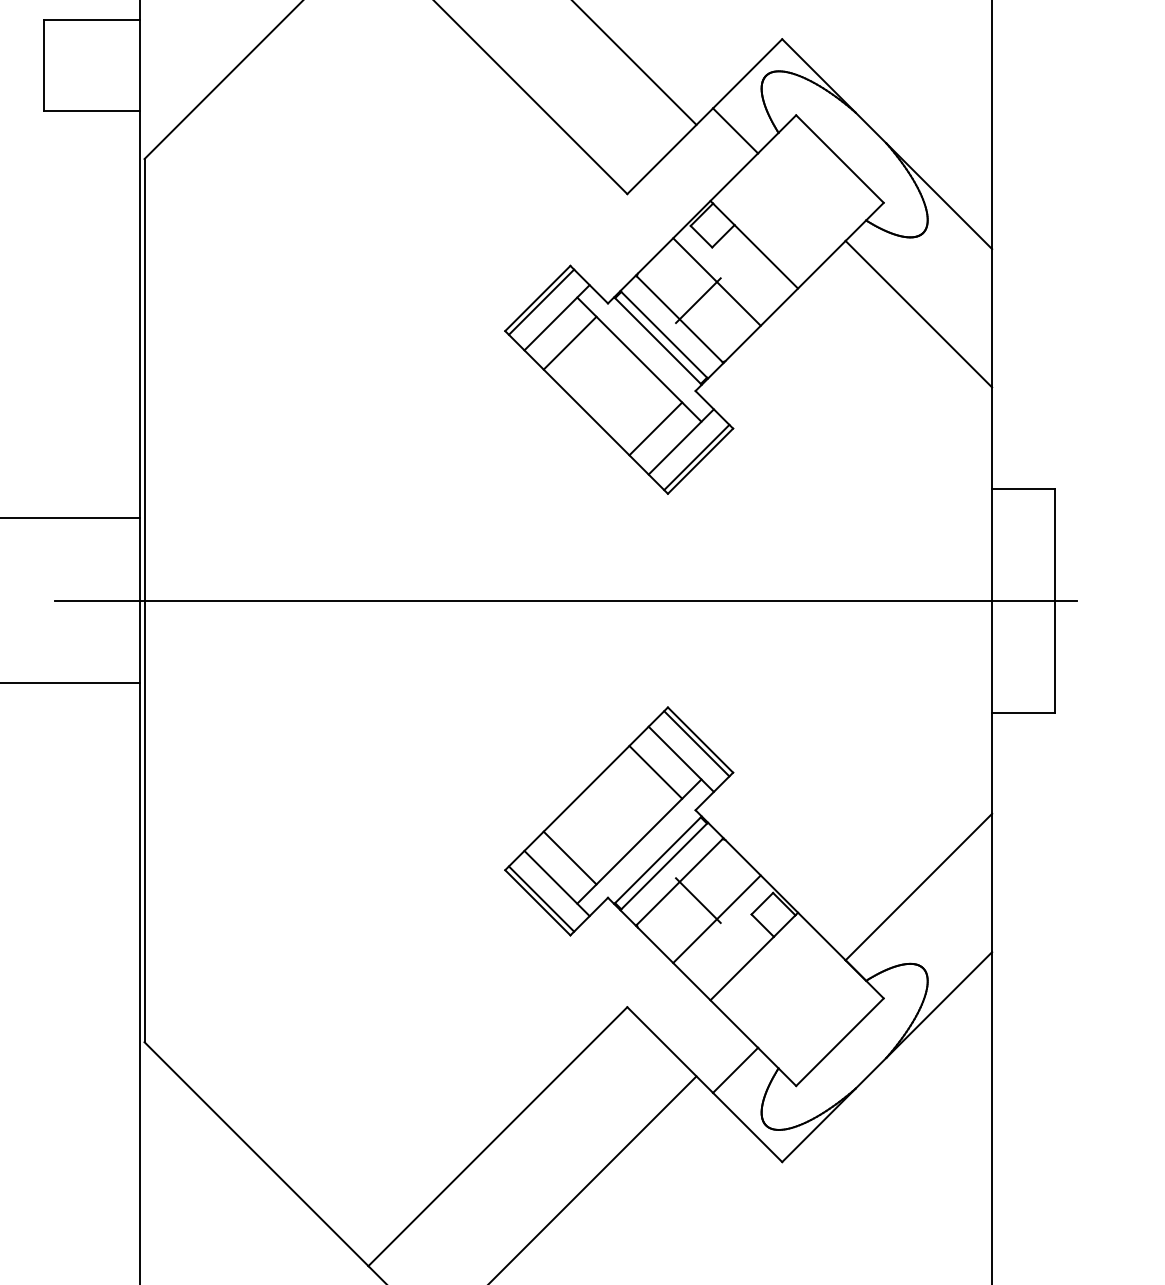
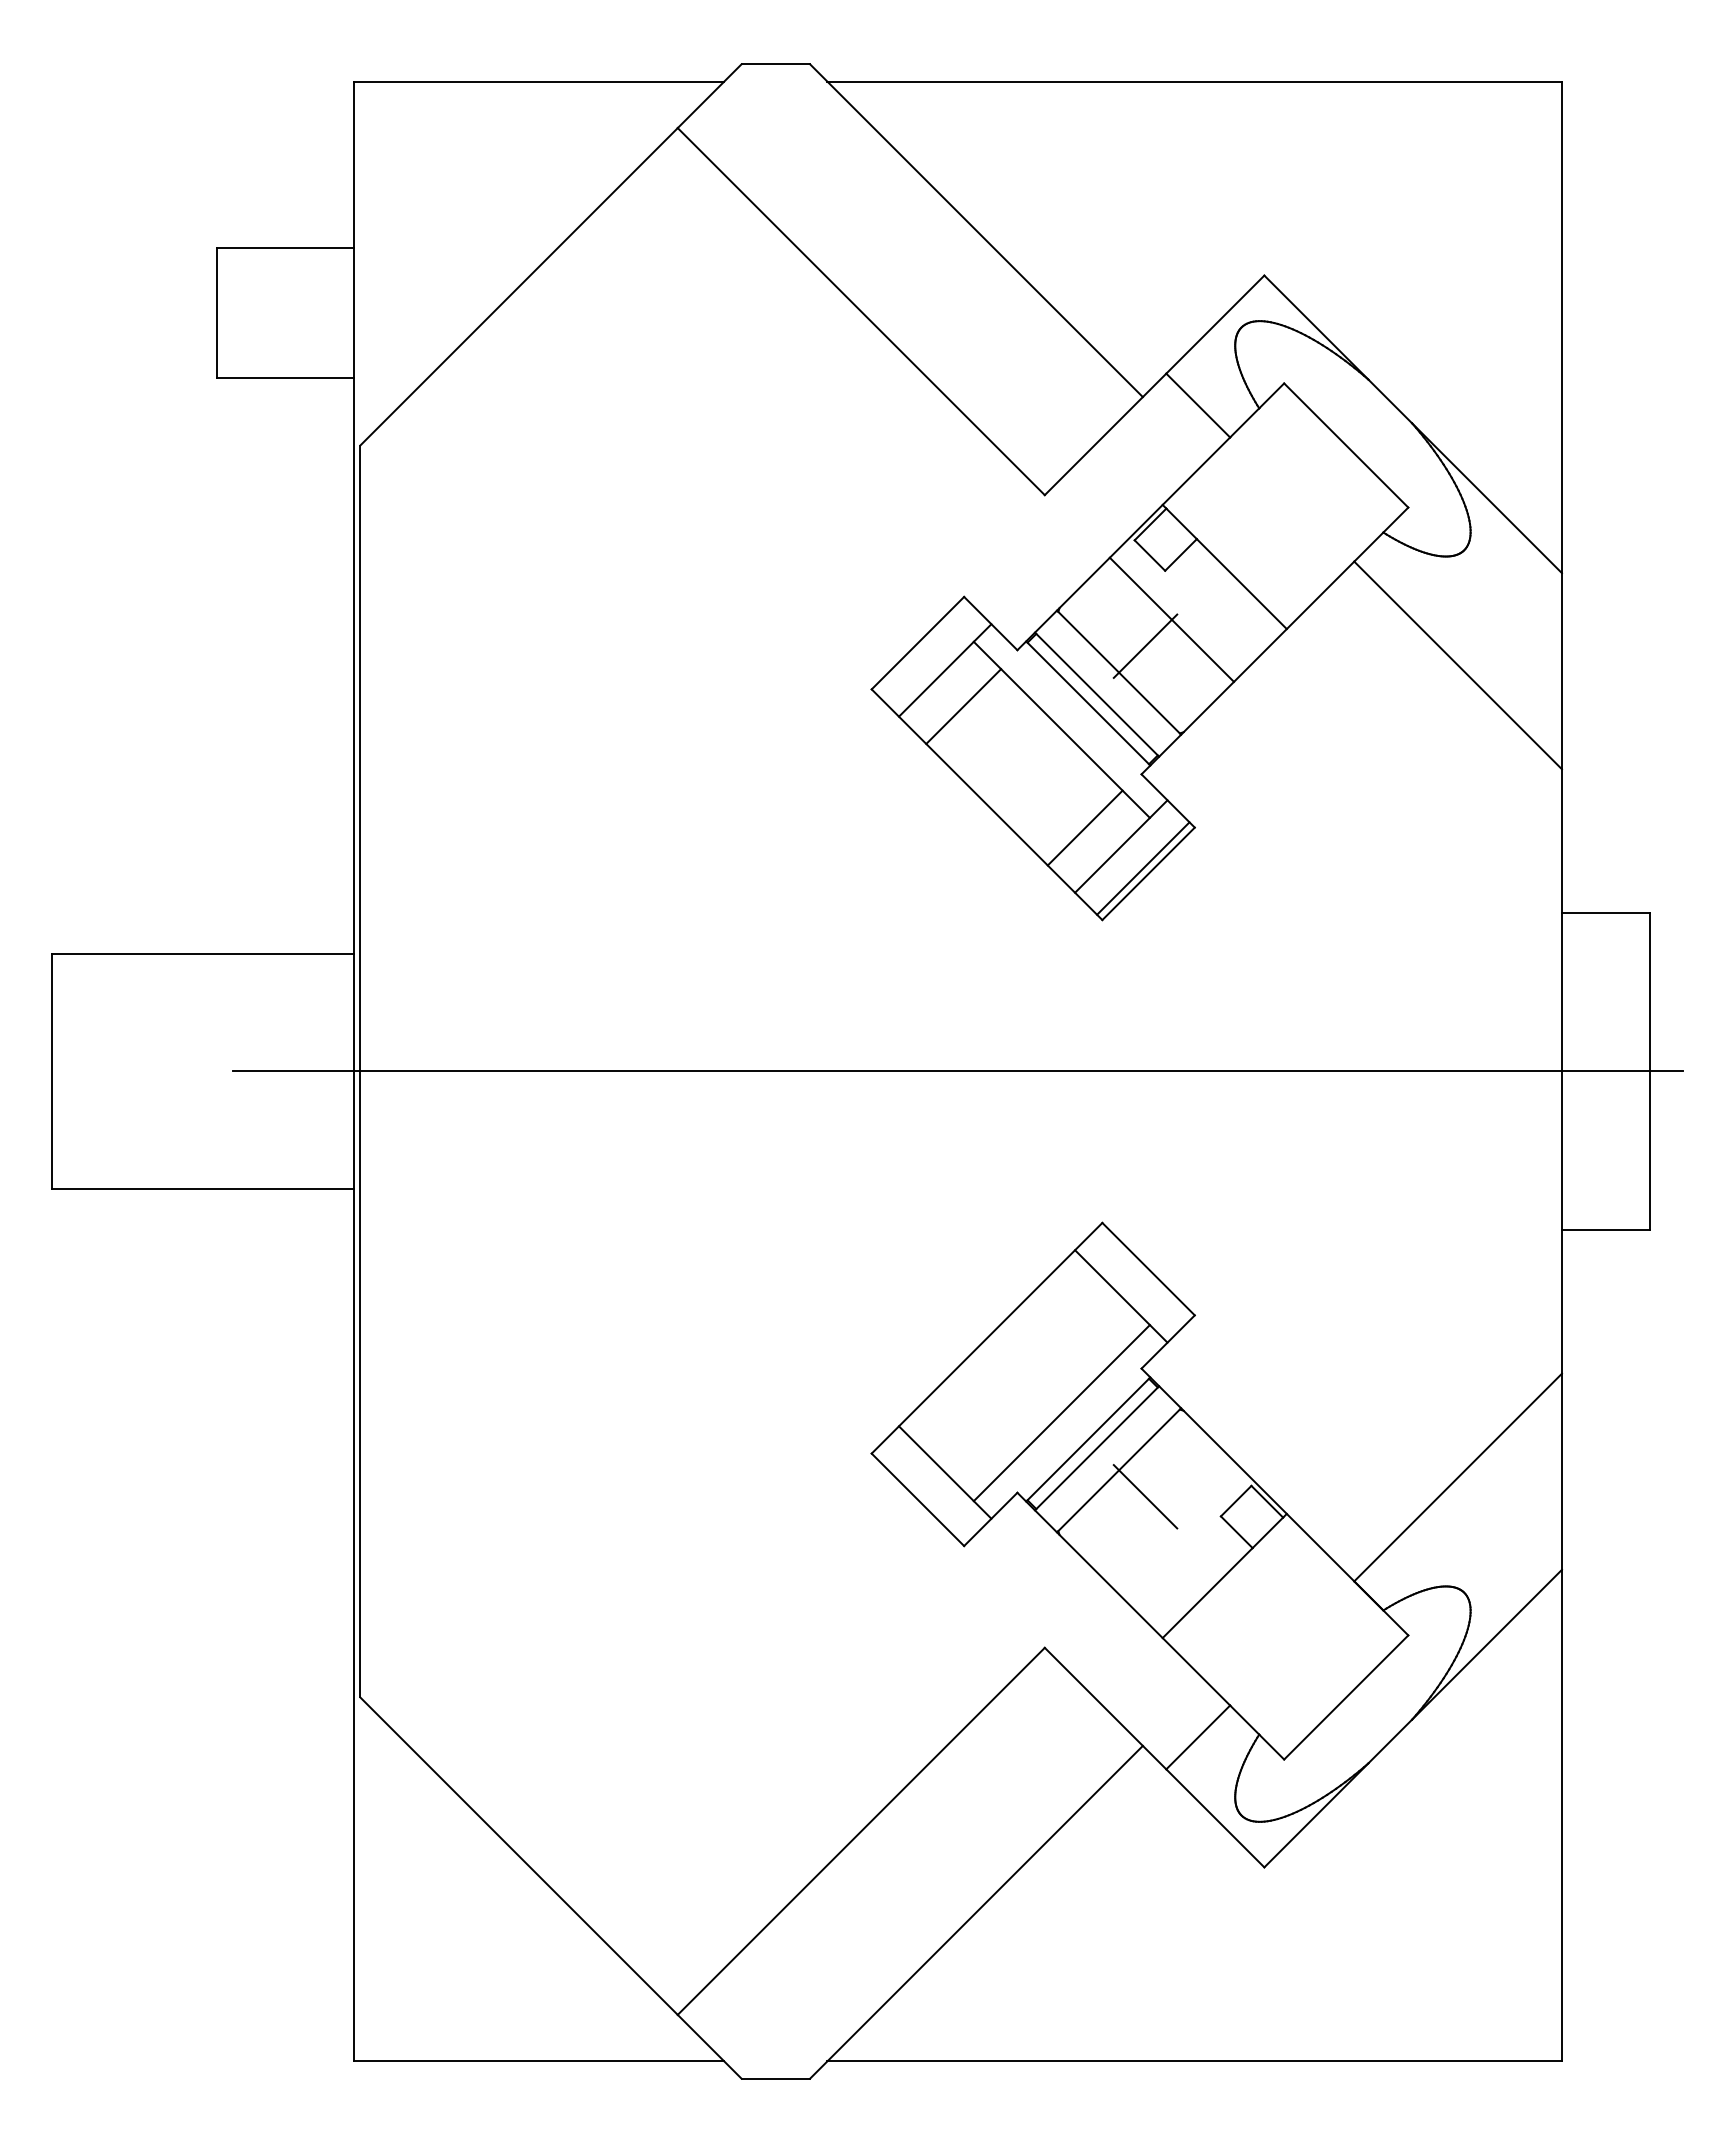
line: (541, 302) -> (922, 648), removed
line: (696, 743) -> (1143, 1274), removed
line: (655, 772) -> (1084, 1314), removed
line: (569, 858) -> (963, 1436), removed
line: (541, 899) -> (922, 1494), removed
line: (716, 919) -> (1171, 1523), removed

